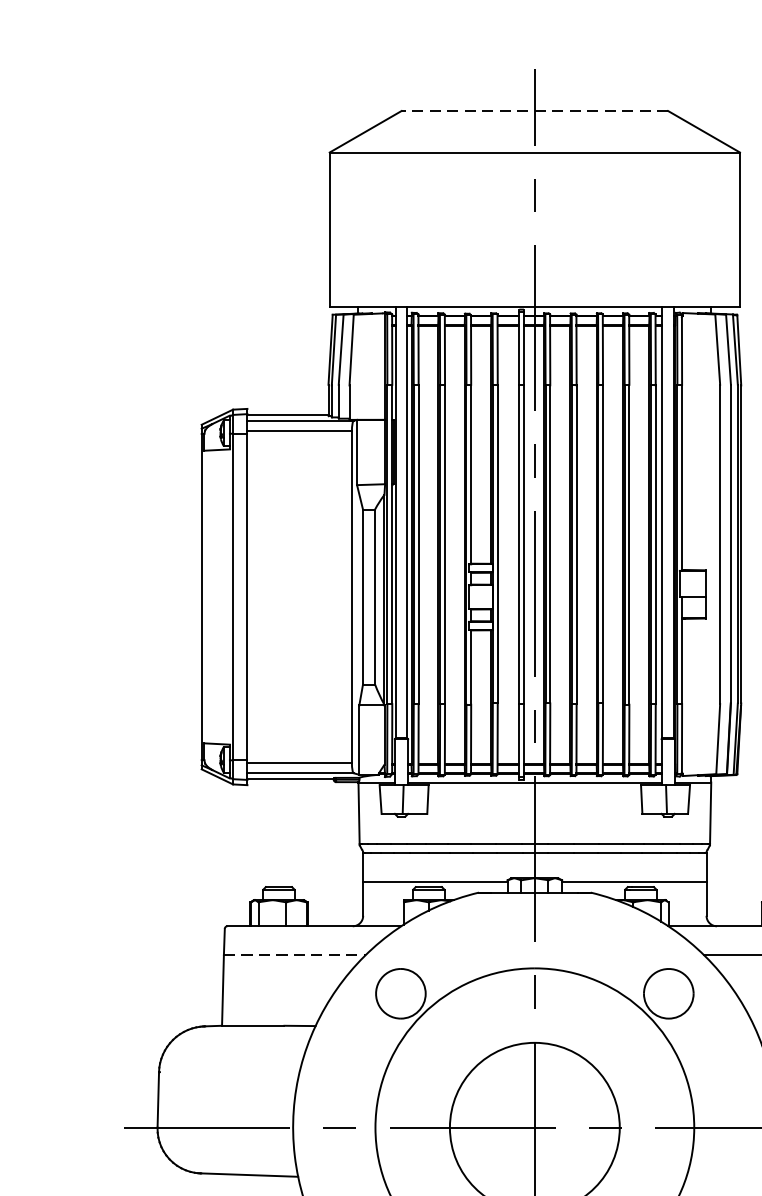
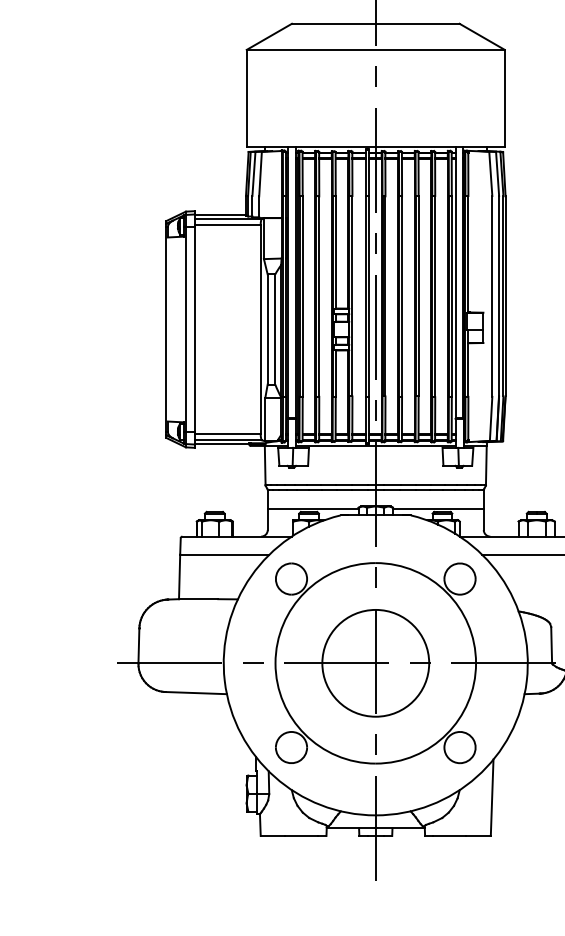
line: (534, 110) -> (375, 23), dashed -> solid
line: (294, 954) -> (224, 554), dashed -> solid

